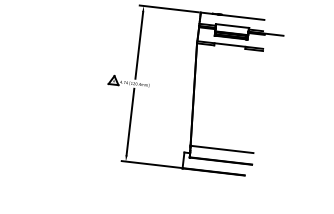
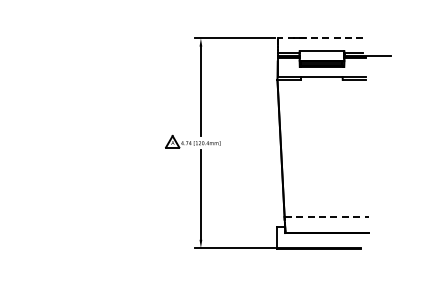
line: (232, 16) -> (320, 38), solid -> dashed
line: (222, 149) -> (327, 217), solid -> dashed

